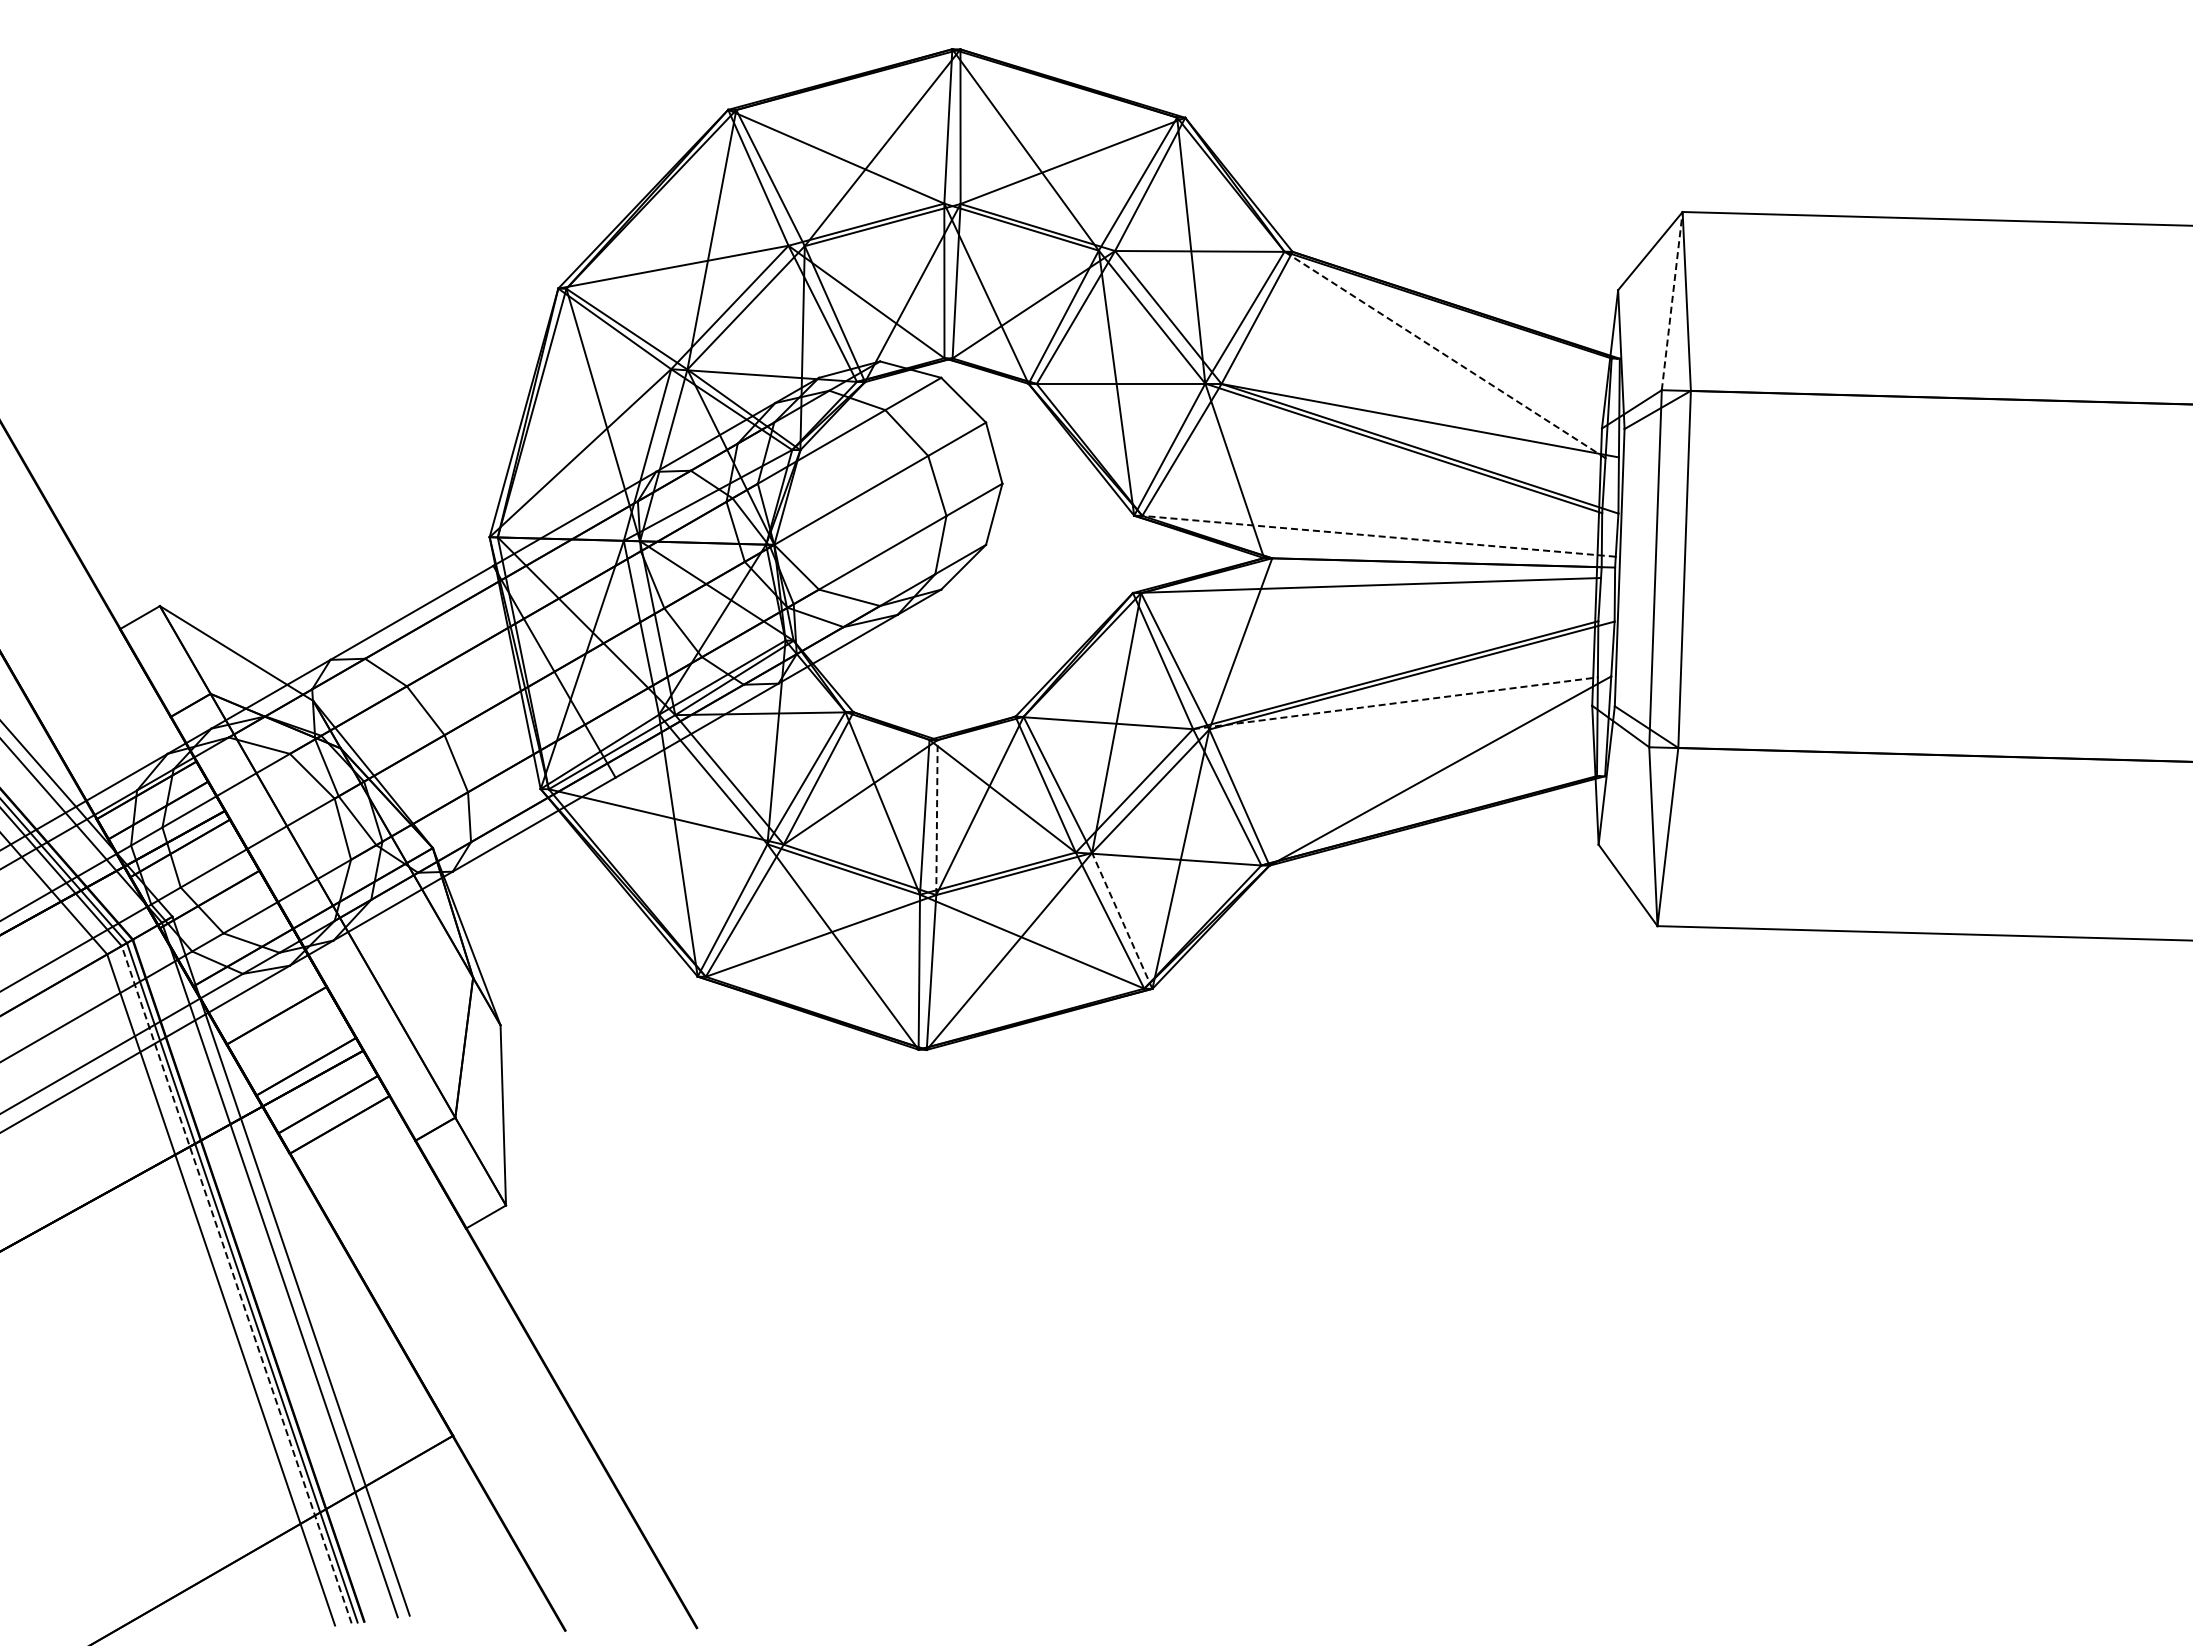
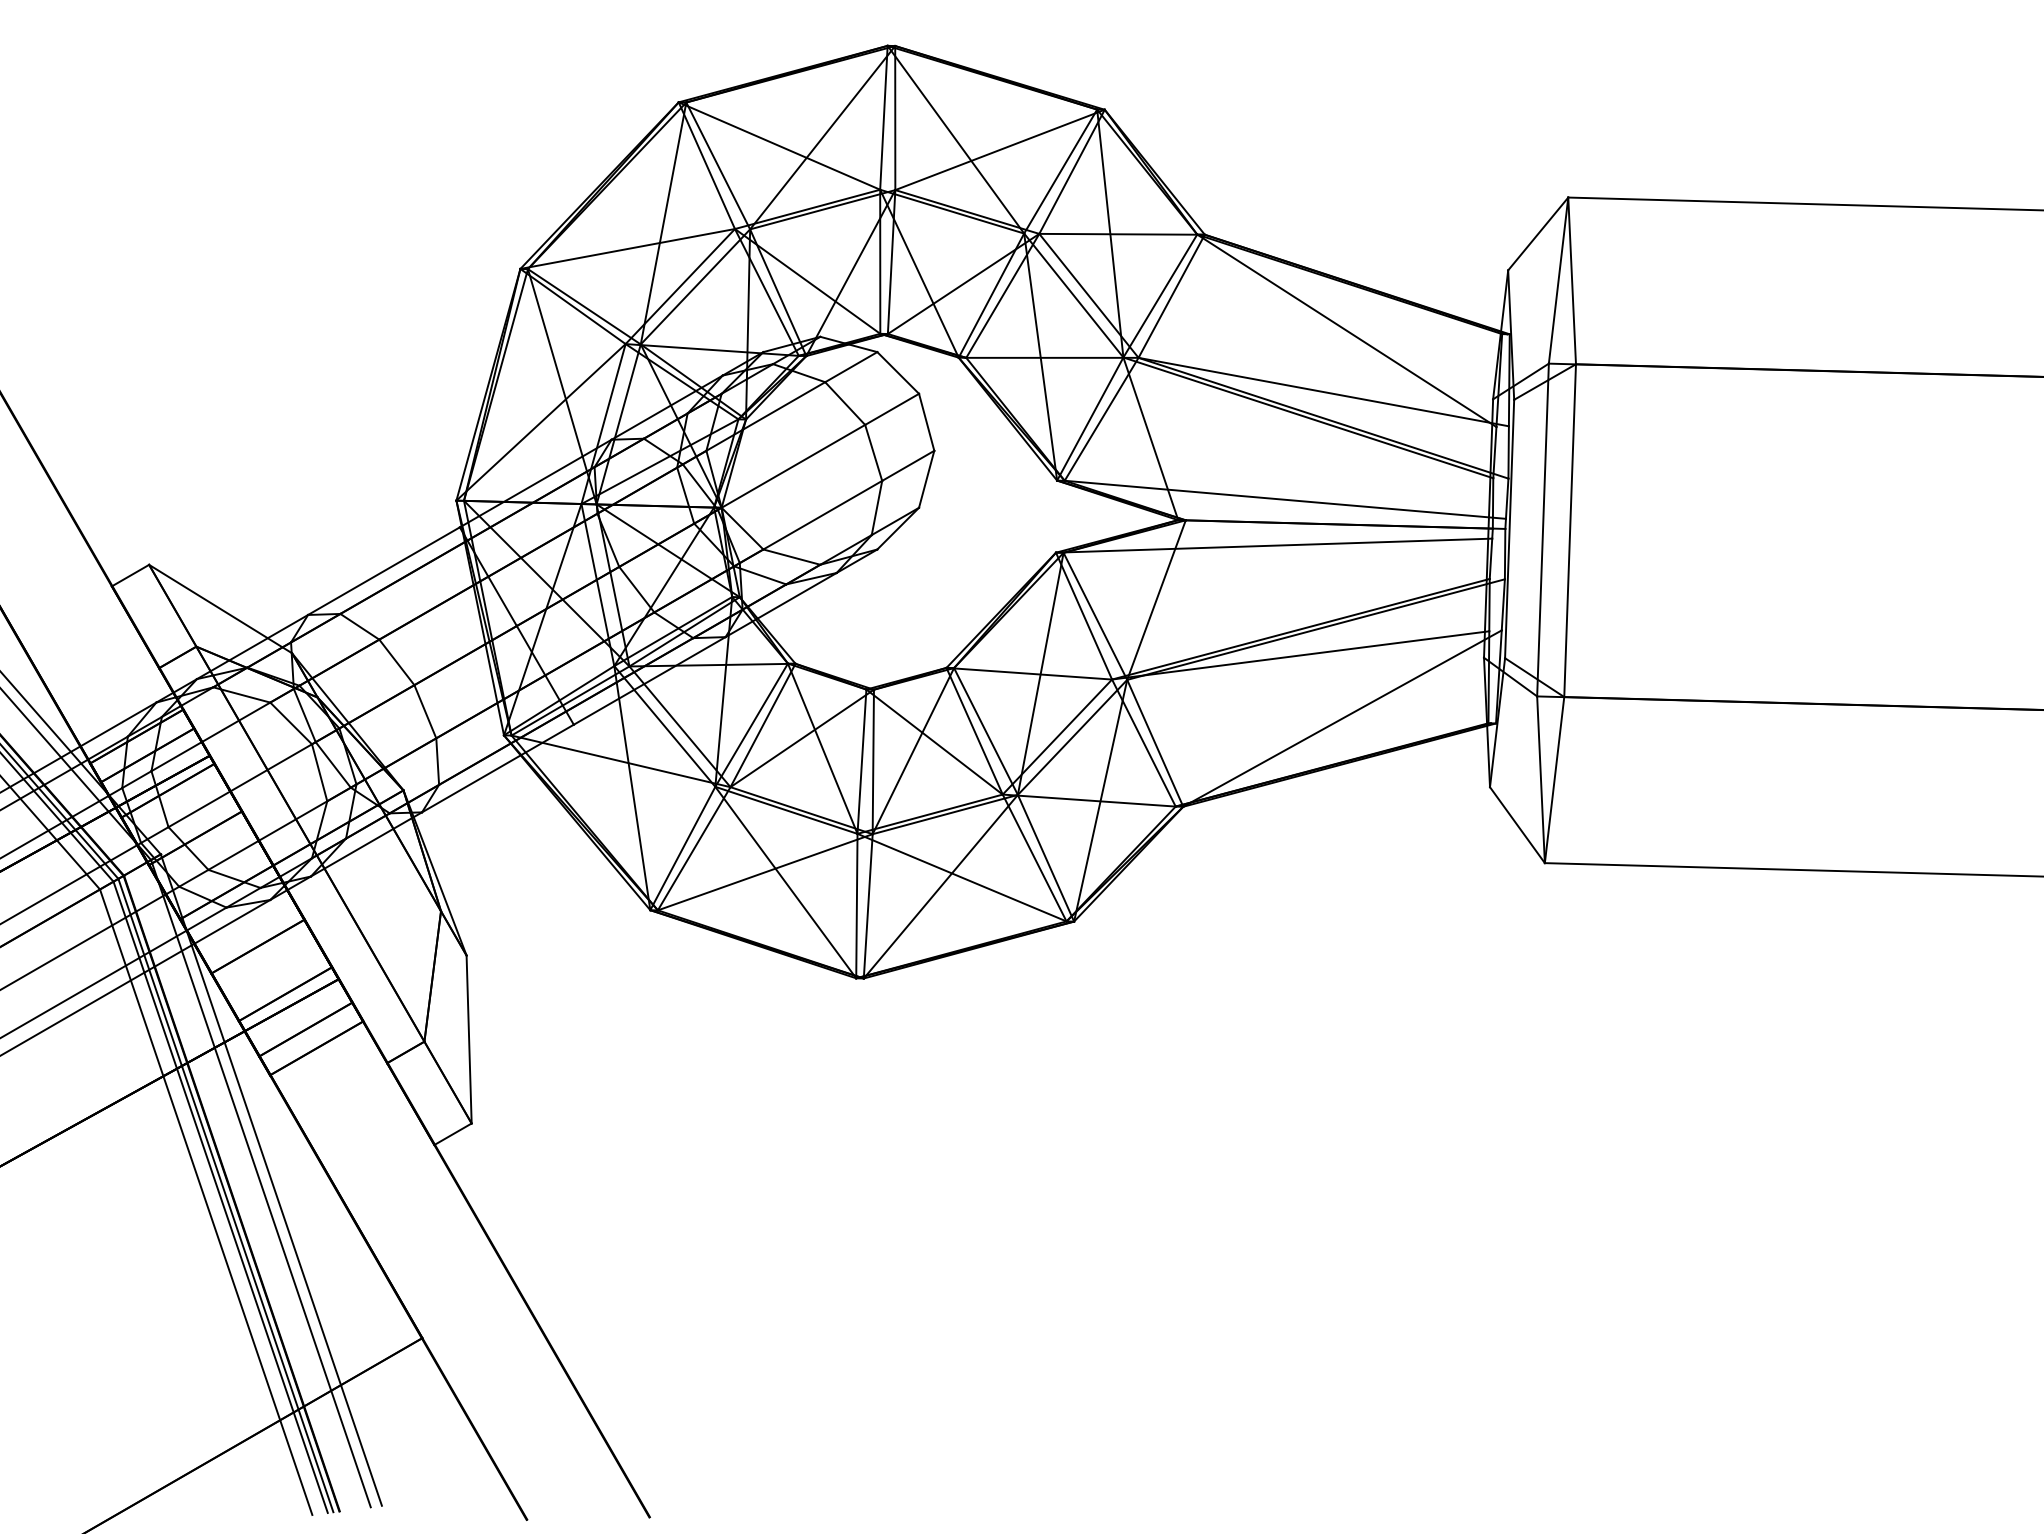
line: (1672, 301) -> (1558, 280), dashed -> solid
line: (1445, 354) -> (1347, 330), dashed -> solid
line: (1379, 536) -> (1285, 499), dashed -> solid
line: (1396, 703) -> (1301, 655), dashed -> solid
line: (936, 817) -> (872, 761), dashed -> solid
line: (1122, 920) -> (1046, 857), dashed -> solid
line: (236, 1284) -> (220, 1197), dashed -> solid

